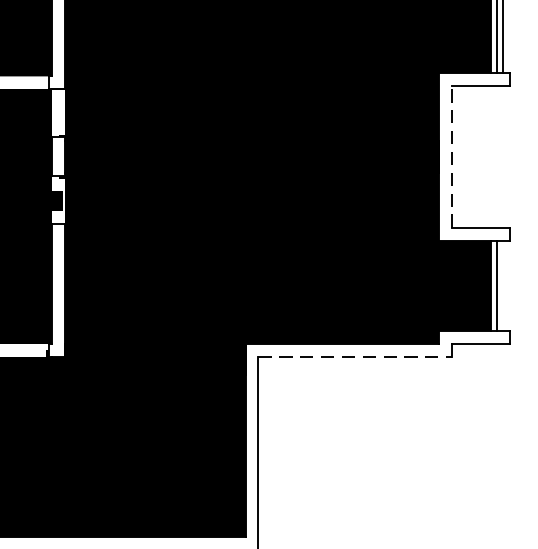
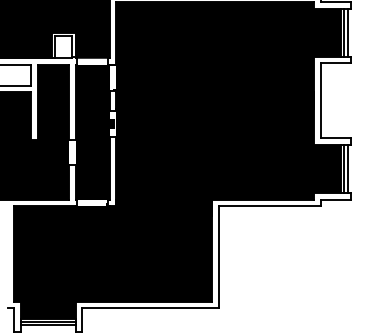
line: (451, 156) -> (320, 100), dashed -> solid
line: (502, 284) -> (347, 168), added
line: (356, 356) -> (270, 206), dashed -> solid

